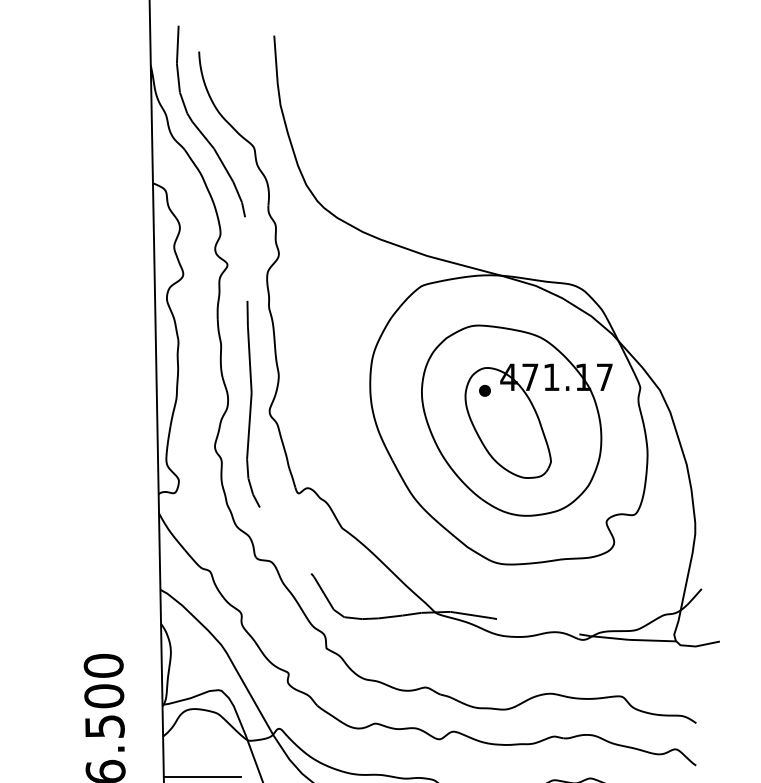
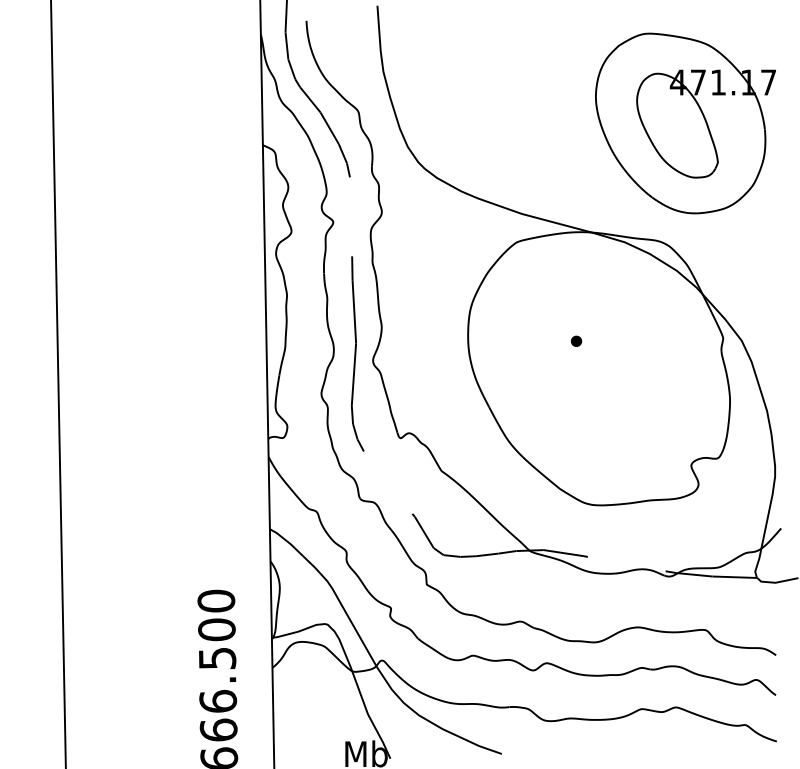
part: (516, 420) -> (685, 123), moved
line: (202, 777) -> (309, 706), removed

